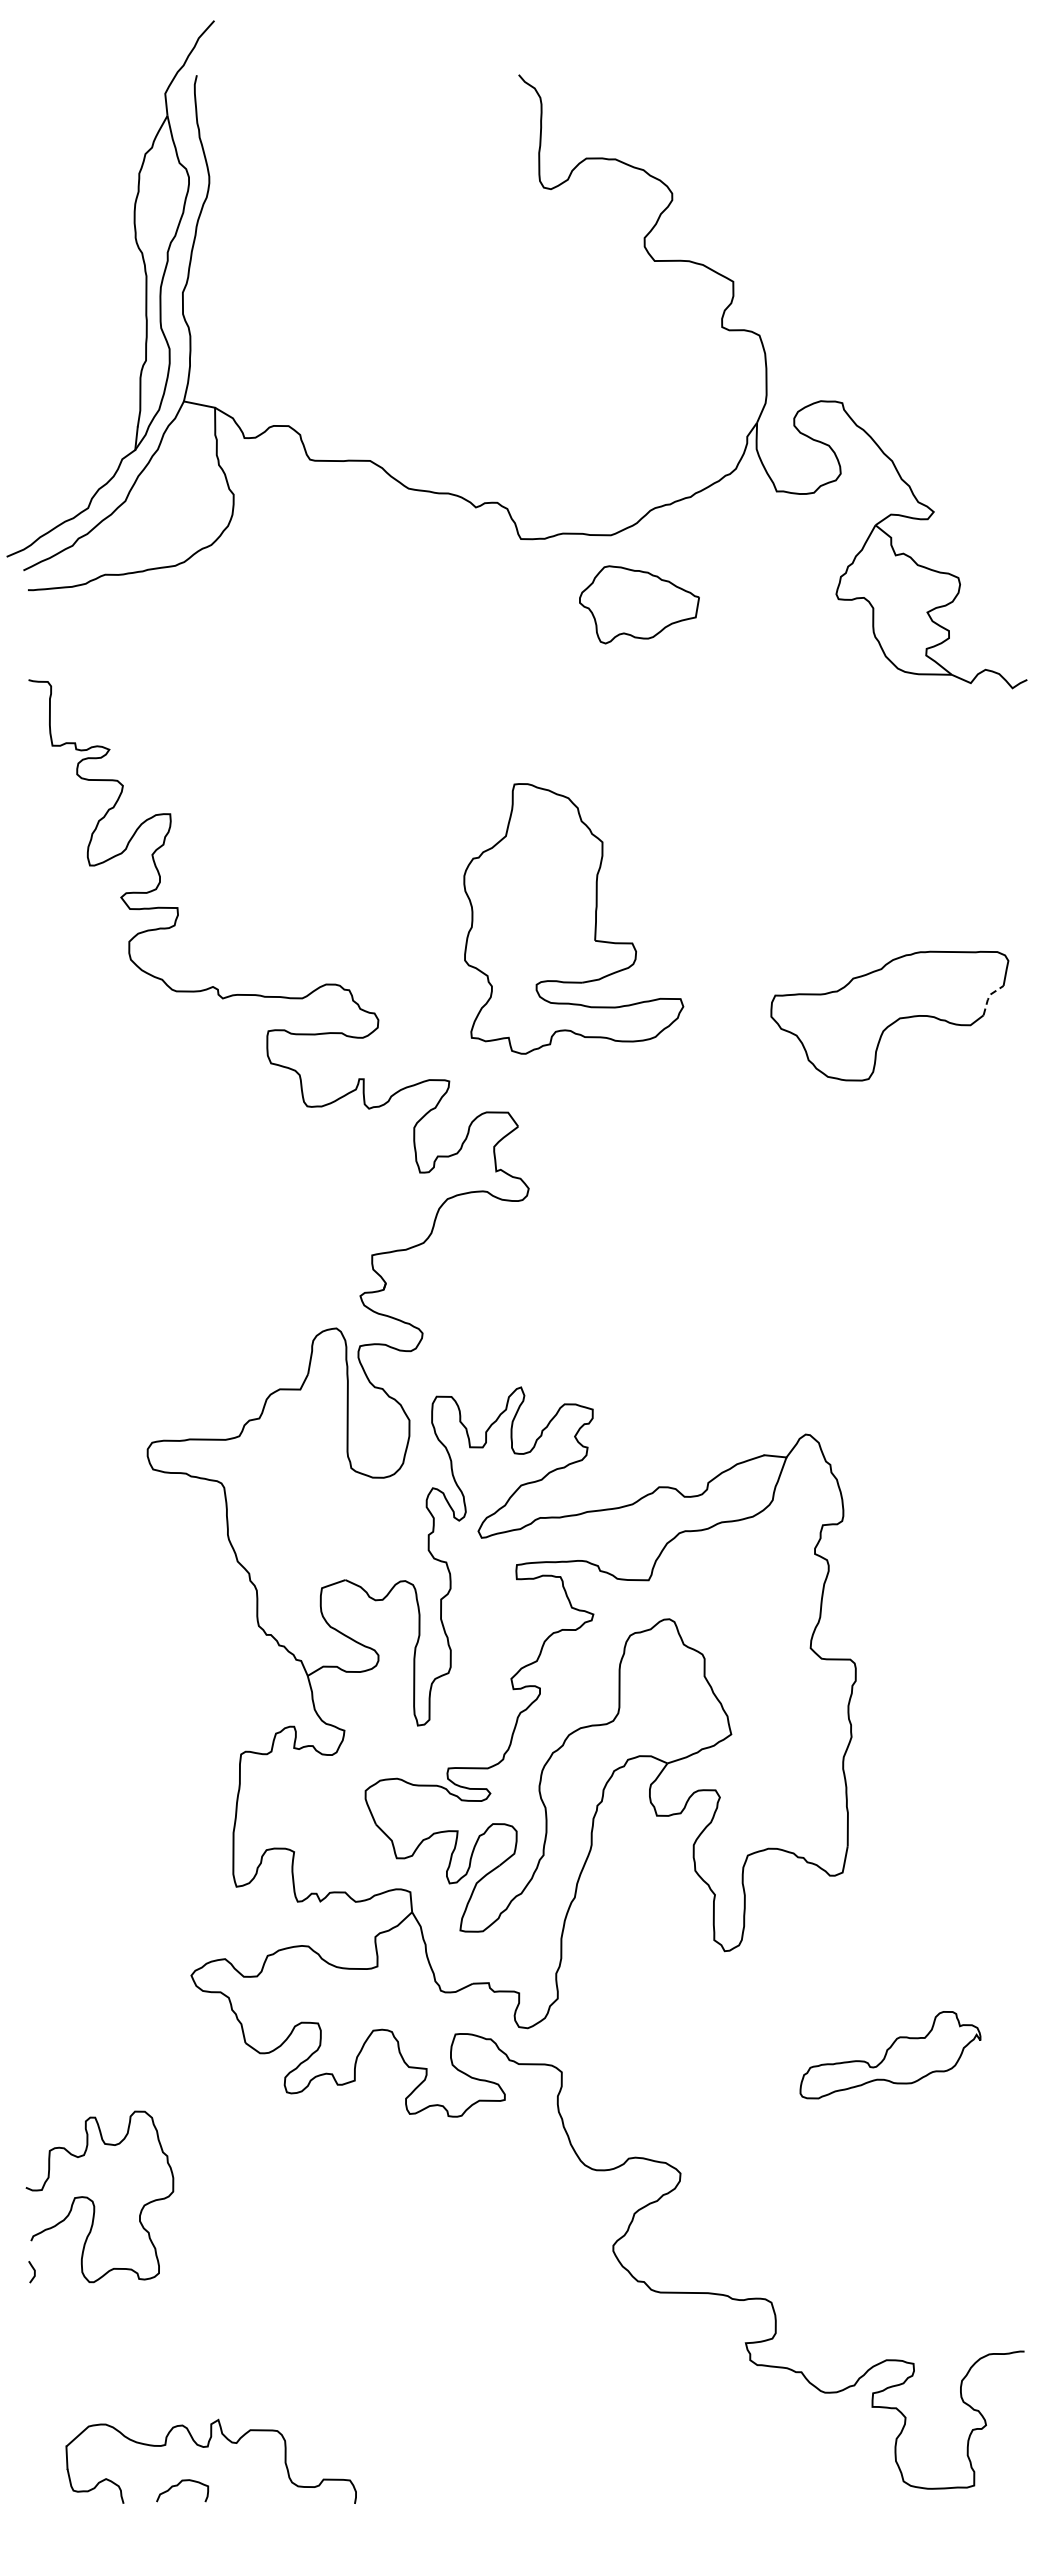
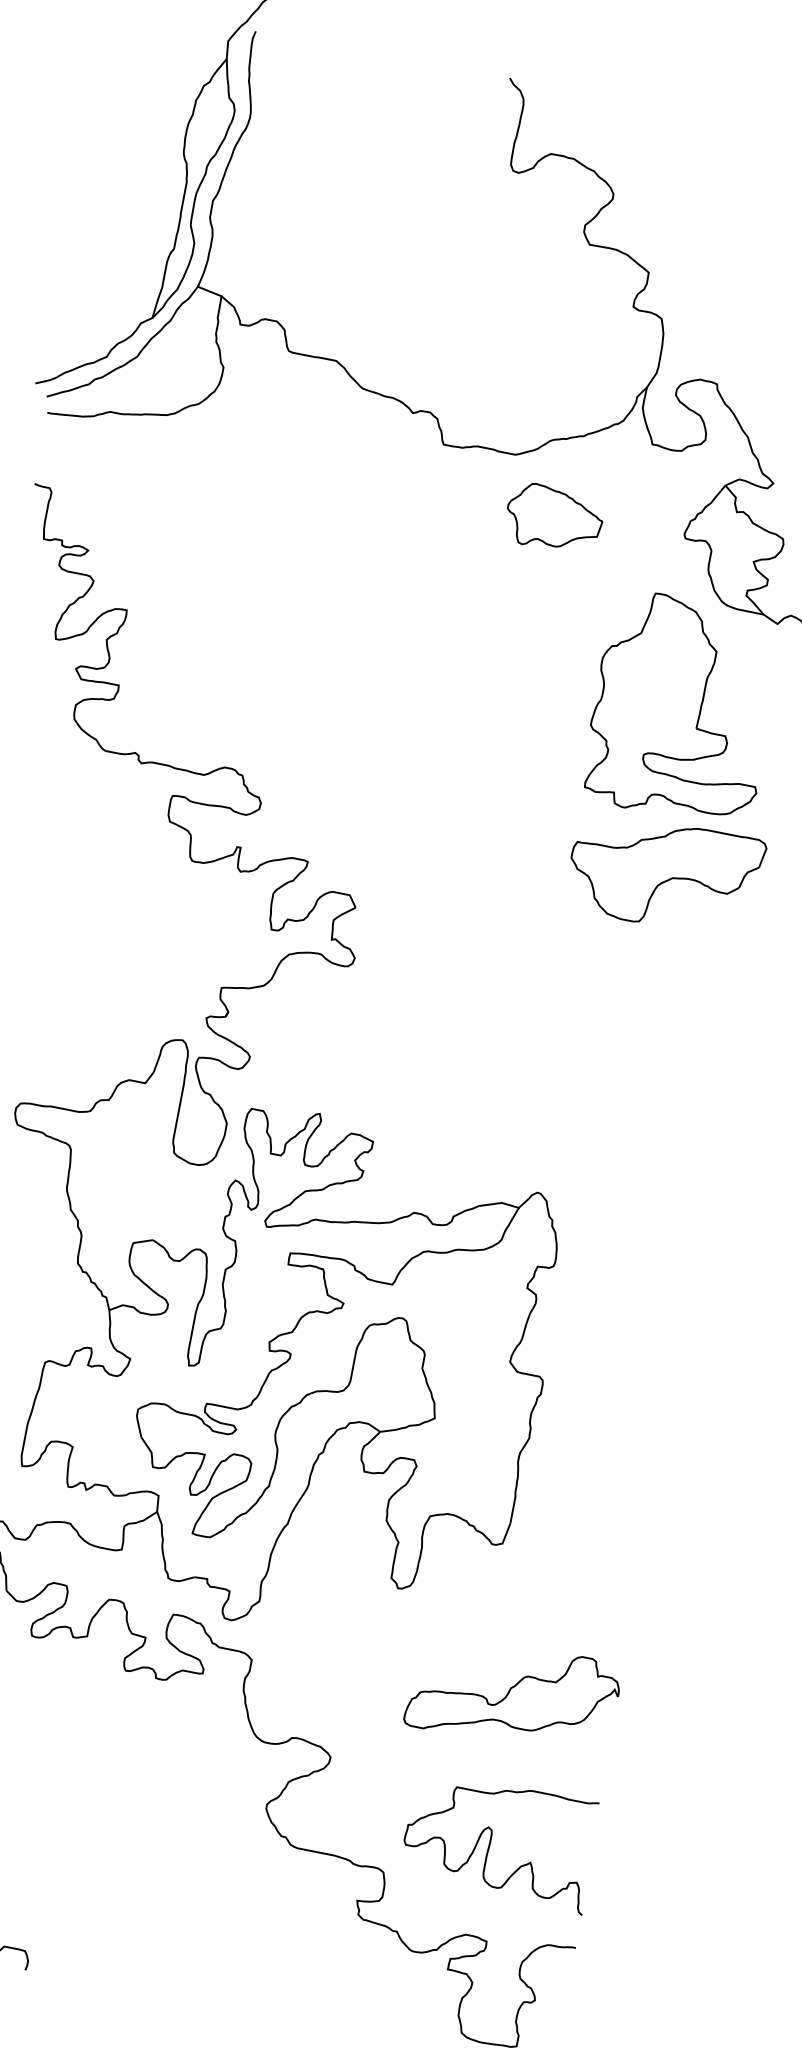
part: (639, 604) -> (554, 518), moved
part: (573, 918) -> (682, 707), moved
line: (988, 997) -> (745, 874), dashed -> solid
part: (890, 2054) -> (513, 1694), size x1.43
curve: (896, 2239) -> (491, 1840), added

